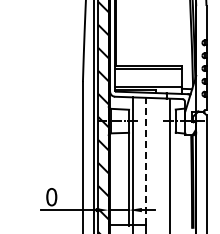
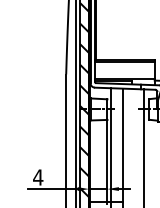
line: (146, 161) -> (123, 145), dashed -> solid
text: (51, 197) -> (38, 177), 0 -> 4

